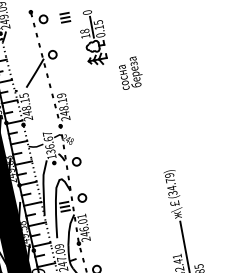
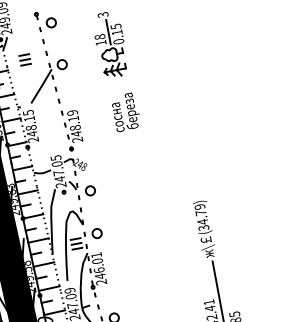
text: (87, 12) -> (103, 14), 0 -> 3
part: (65, 17) -> (25, 59), moved
text: (130, 72) -> (125, 111), moved
text: (49, 145) -> (58, 171), 136.67 -> 247.05

